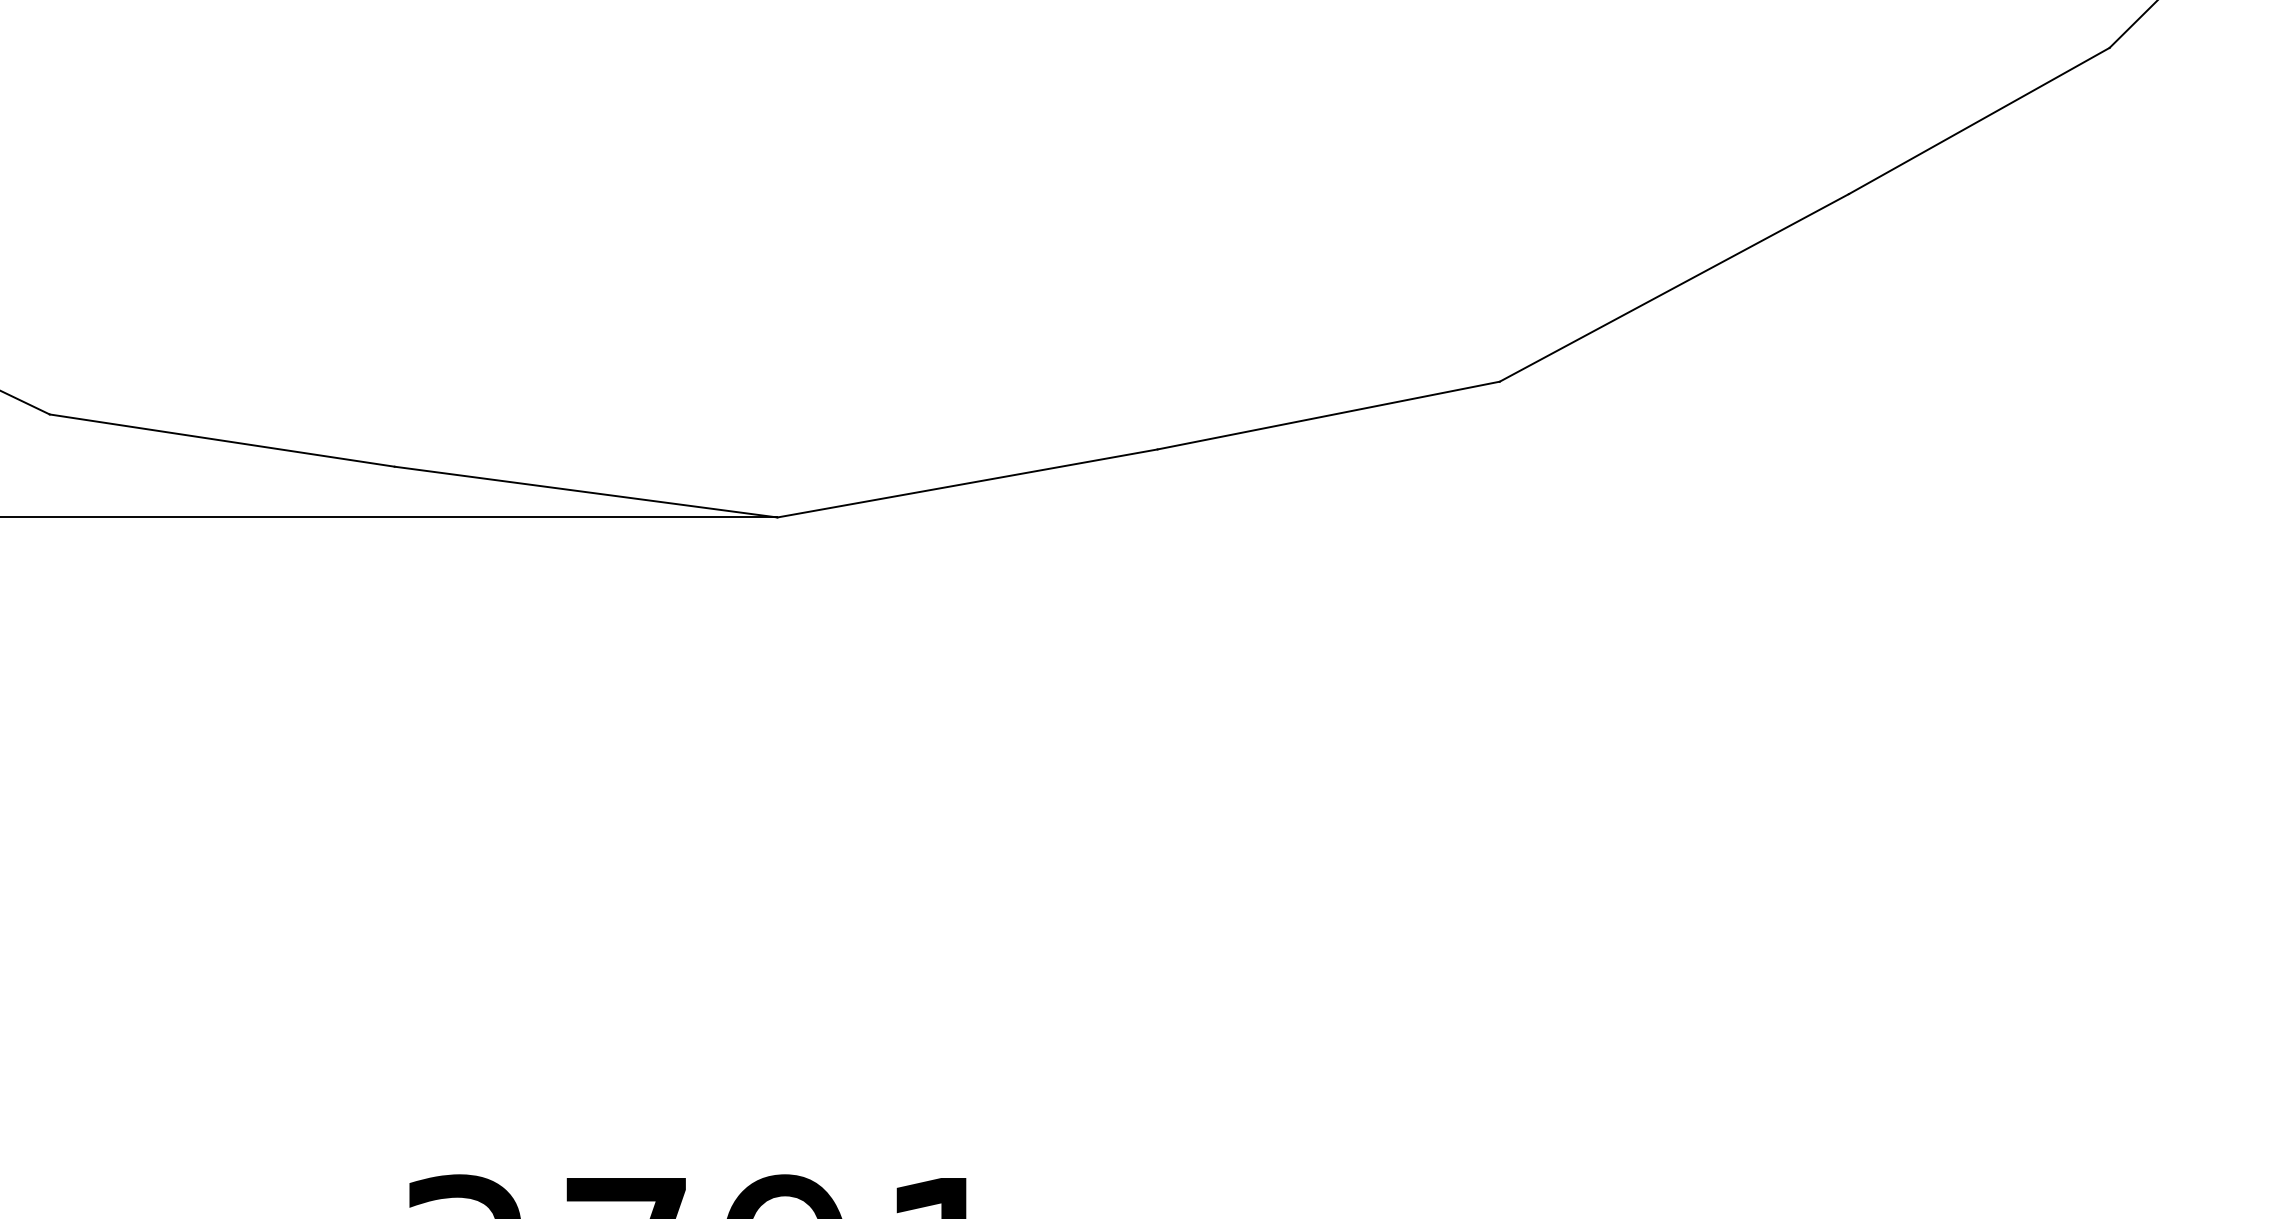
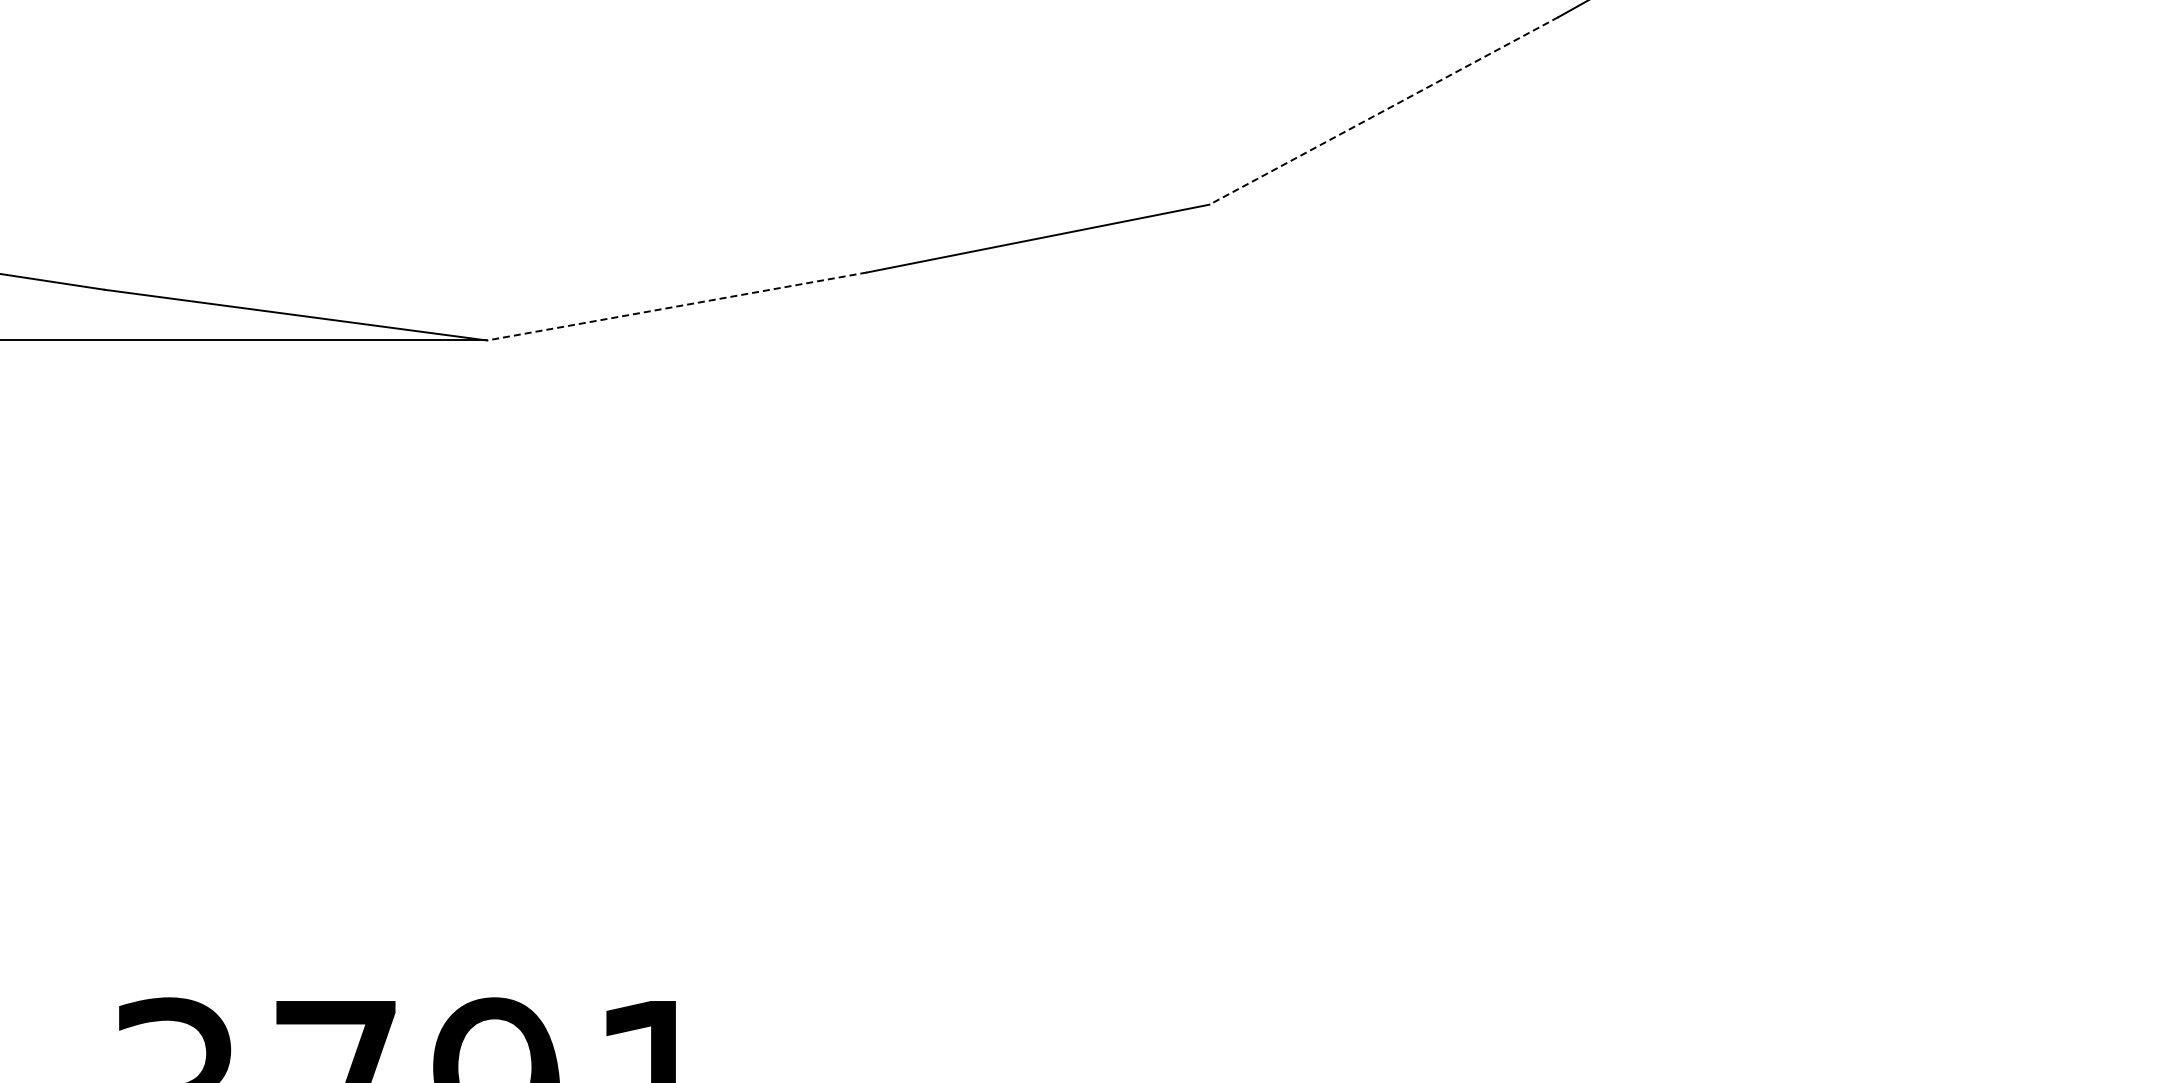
line: (1673, 288) -> (1383, 111), solid -> dashed
line: (967, 483) -> (677, 306), solid -> dashed

